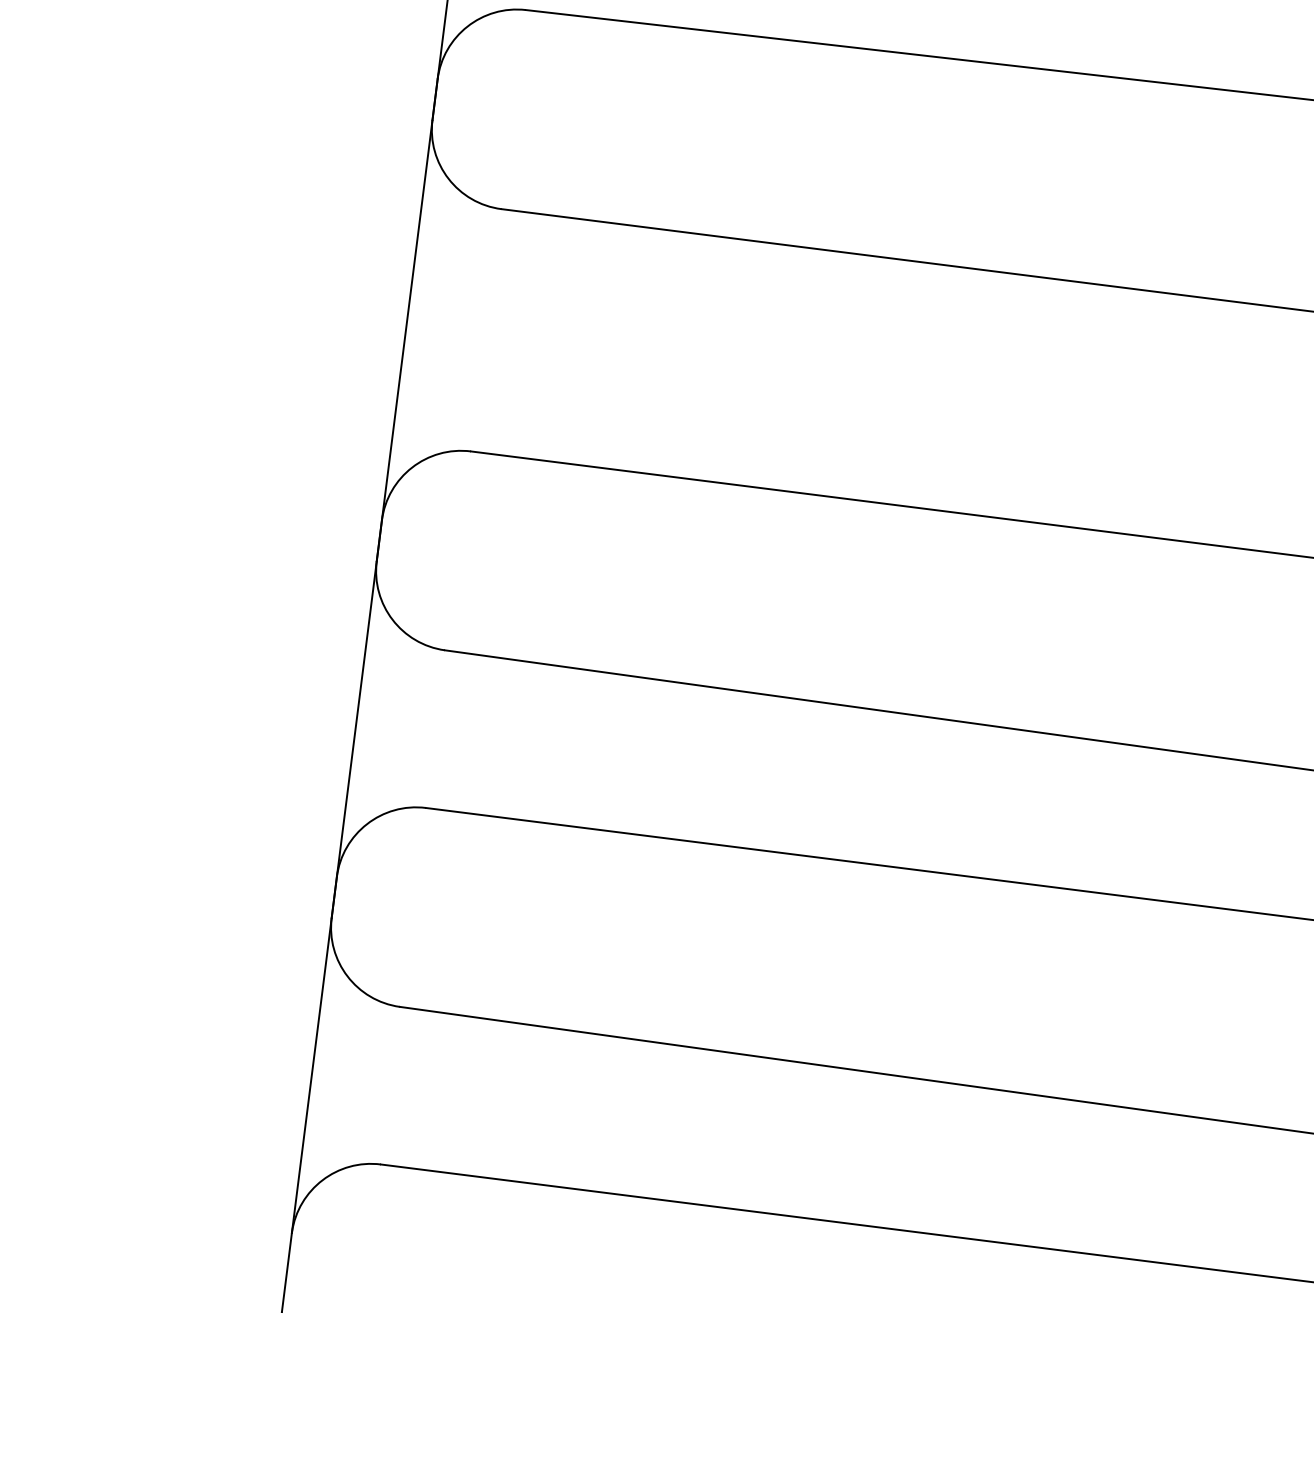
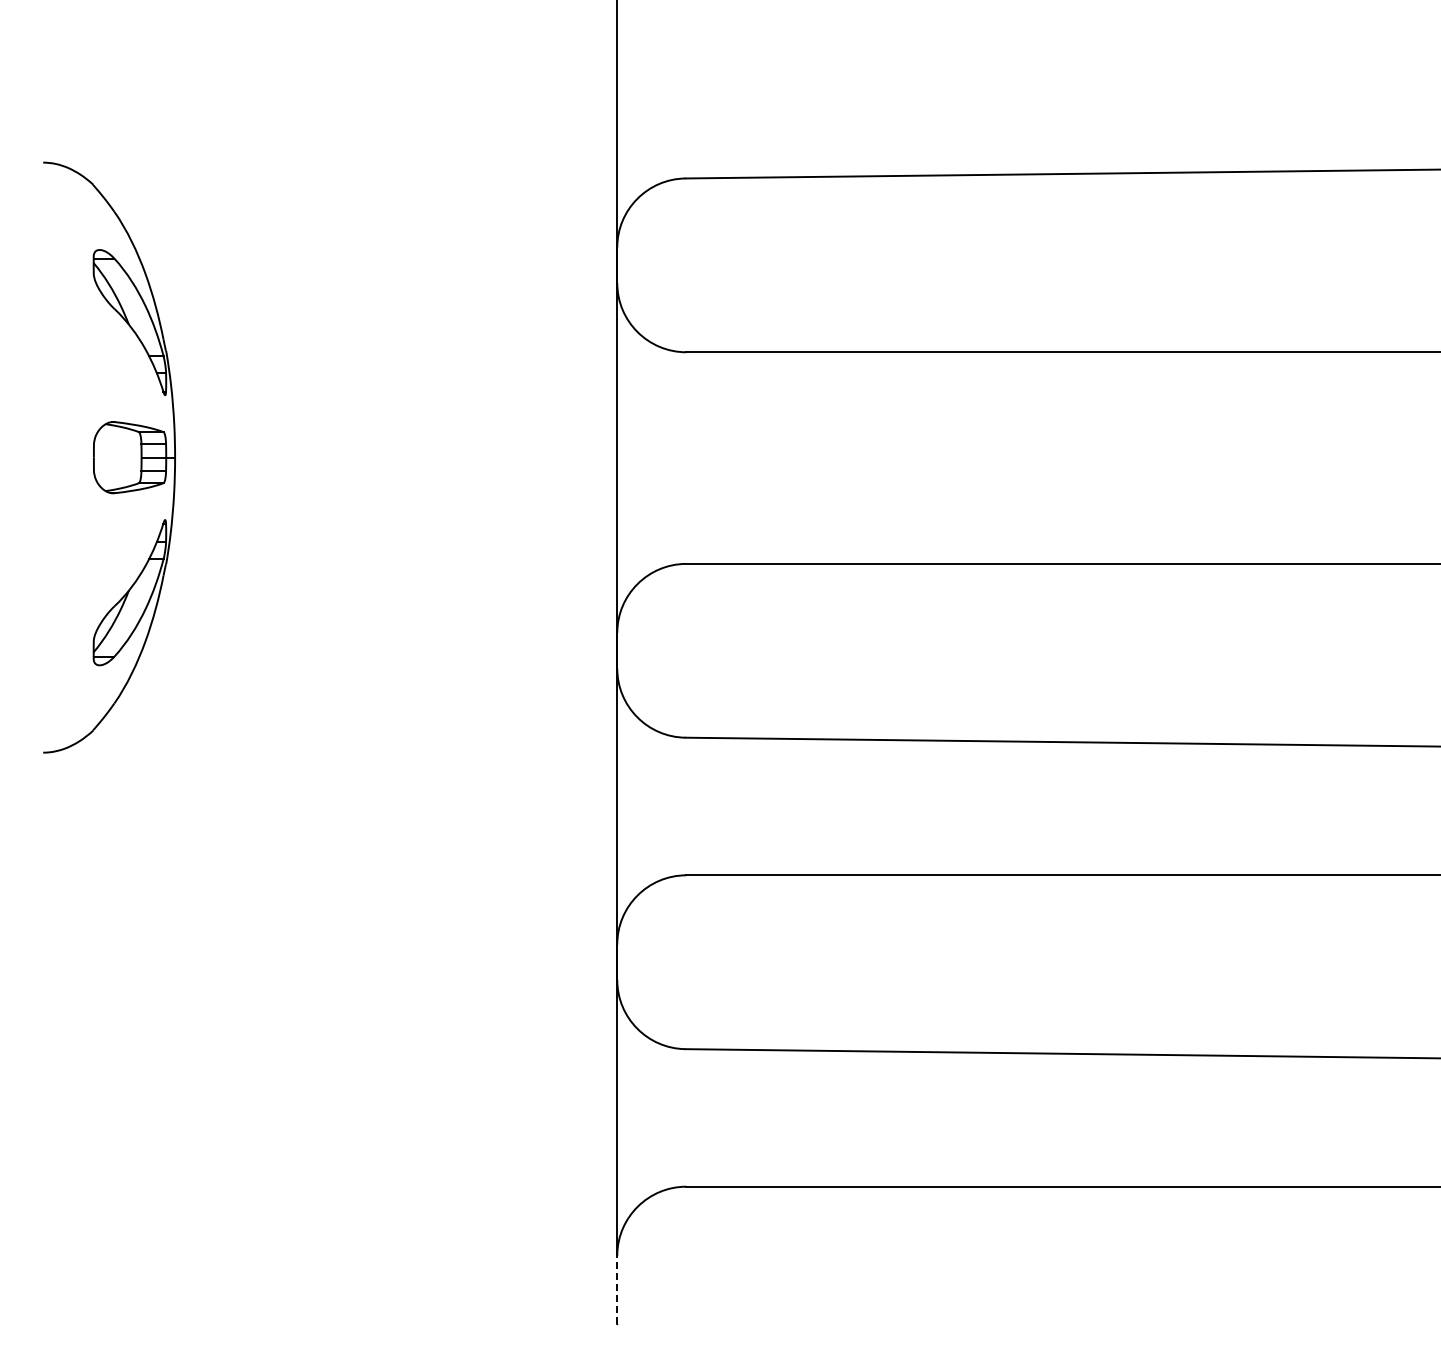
line: (287, 1272) -> (617, 1289), solid -> dashed

